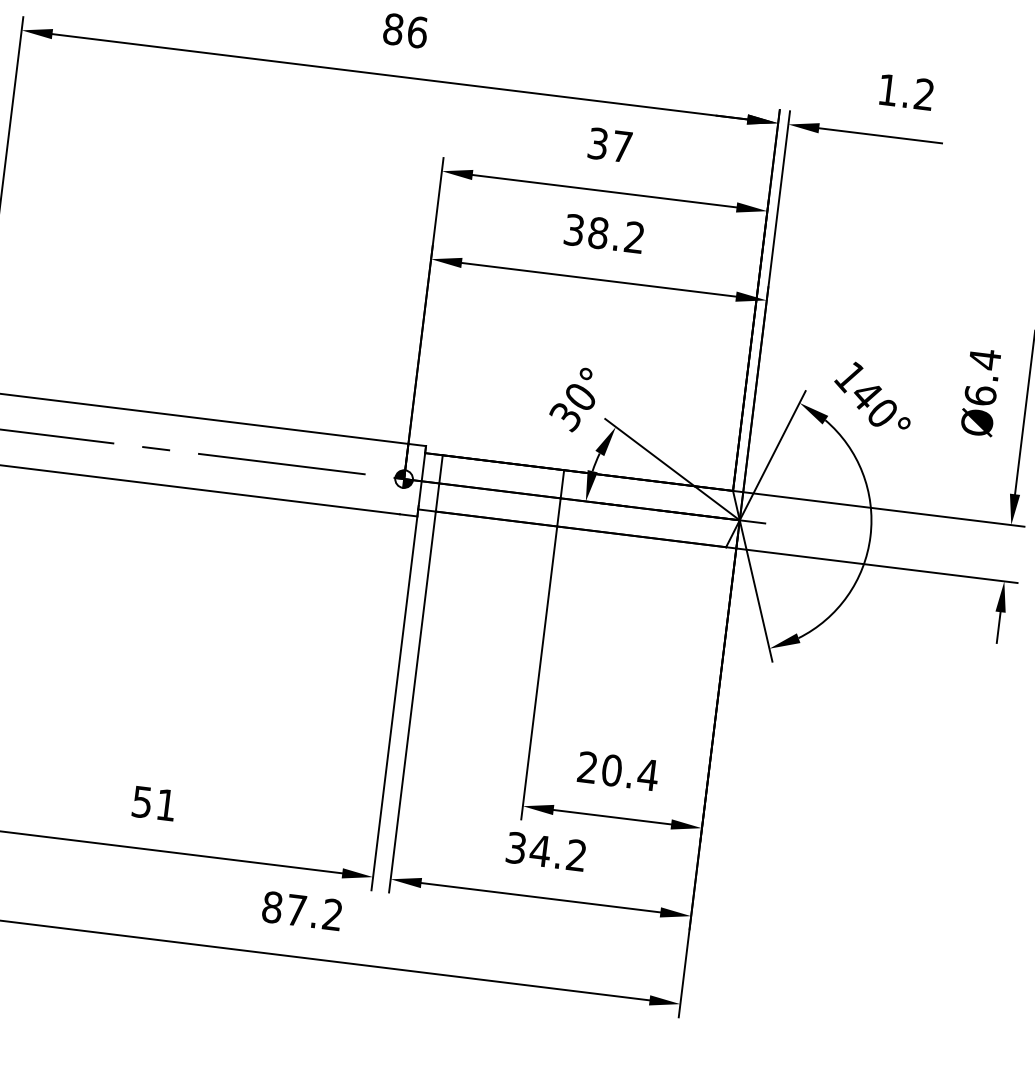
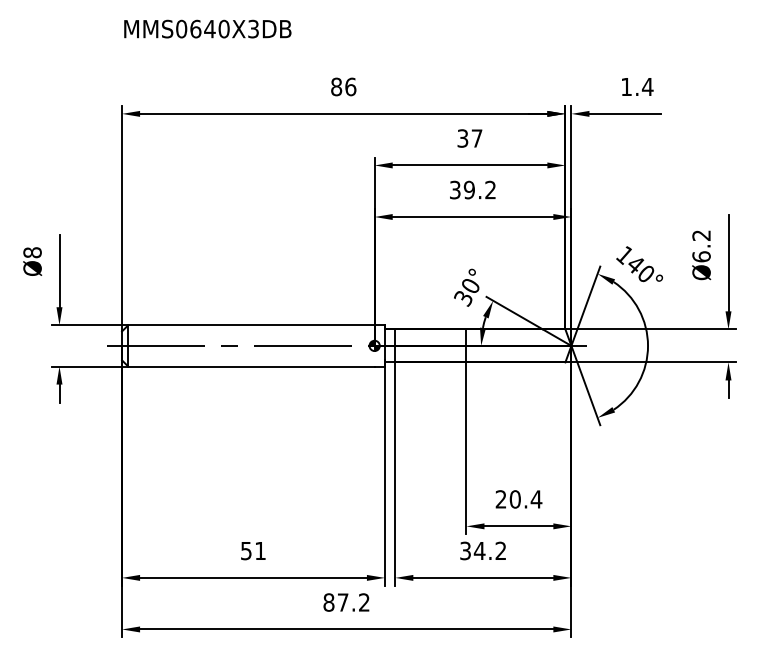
text: (923, 93) -> (647, 86), 1.2 -> 1.4
text: (596, 233) -> (468, 190), 38.2 -> 39.2
text: (984, 359) -> (701, 235), Ø6.4 -> Ø6.2

